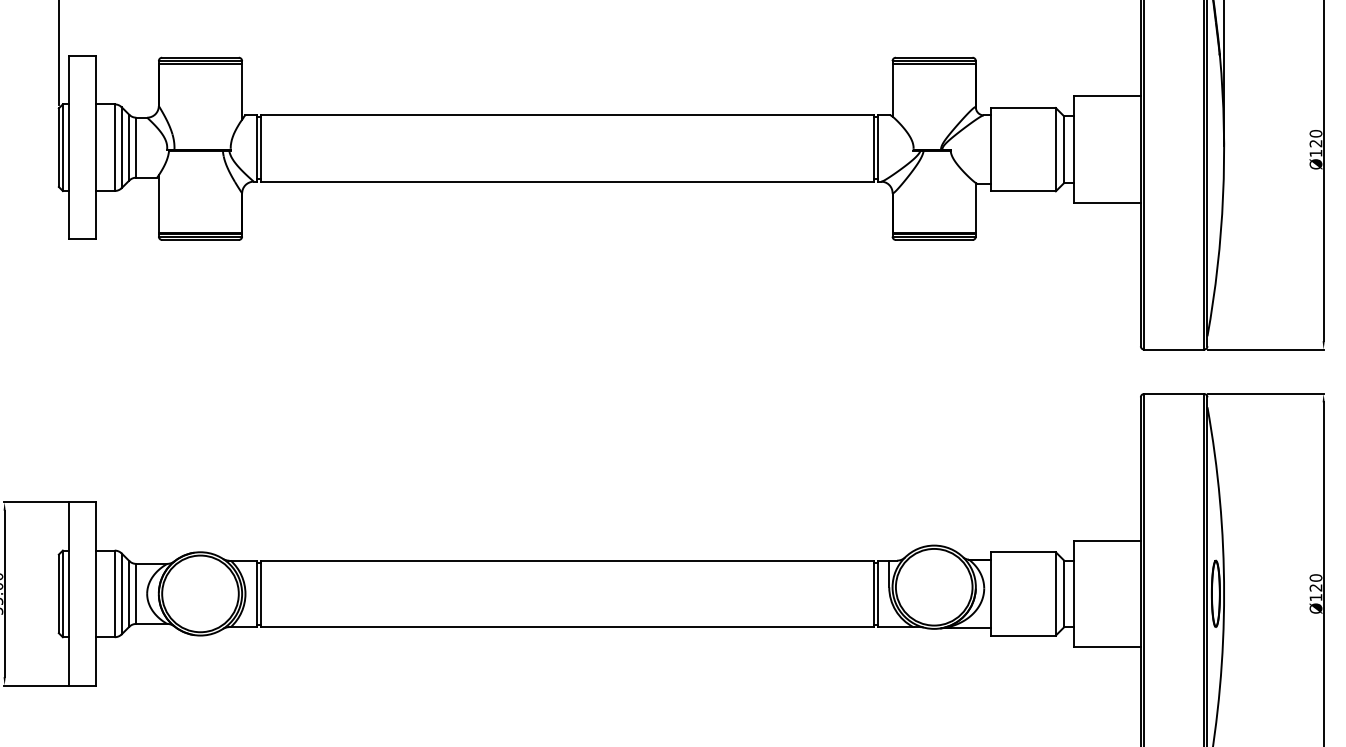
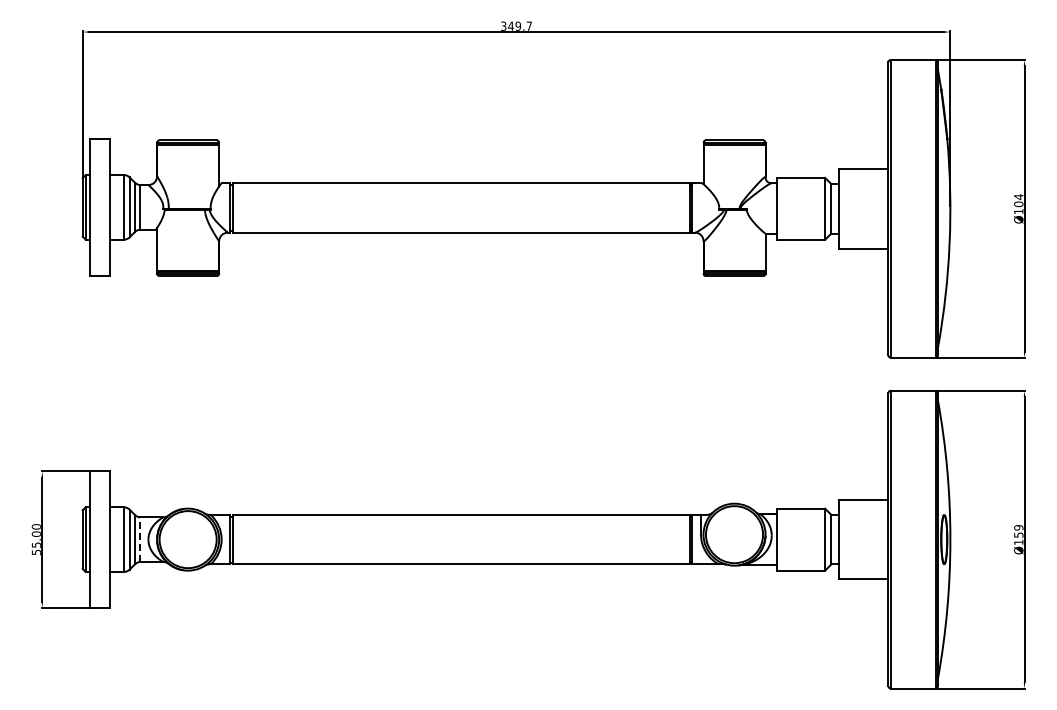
text: (1315, 138) -> (1018, 200), Ø120 -> Ø104
text: (1315, 582) -> (1018, 531), Ø120 -> Ø159
line: (136, 593) -> (140, 539), solid -> dashed

